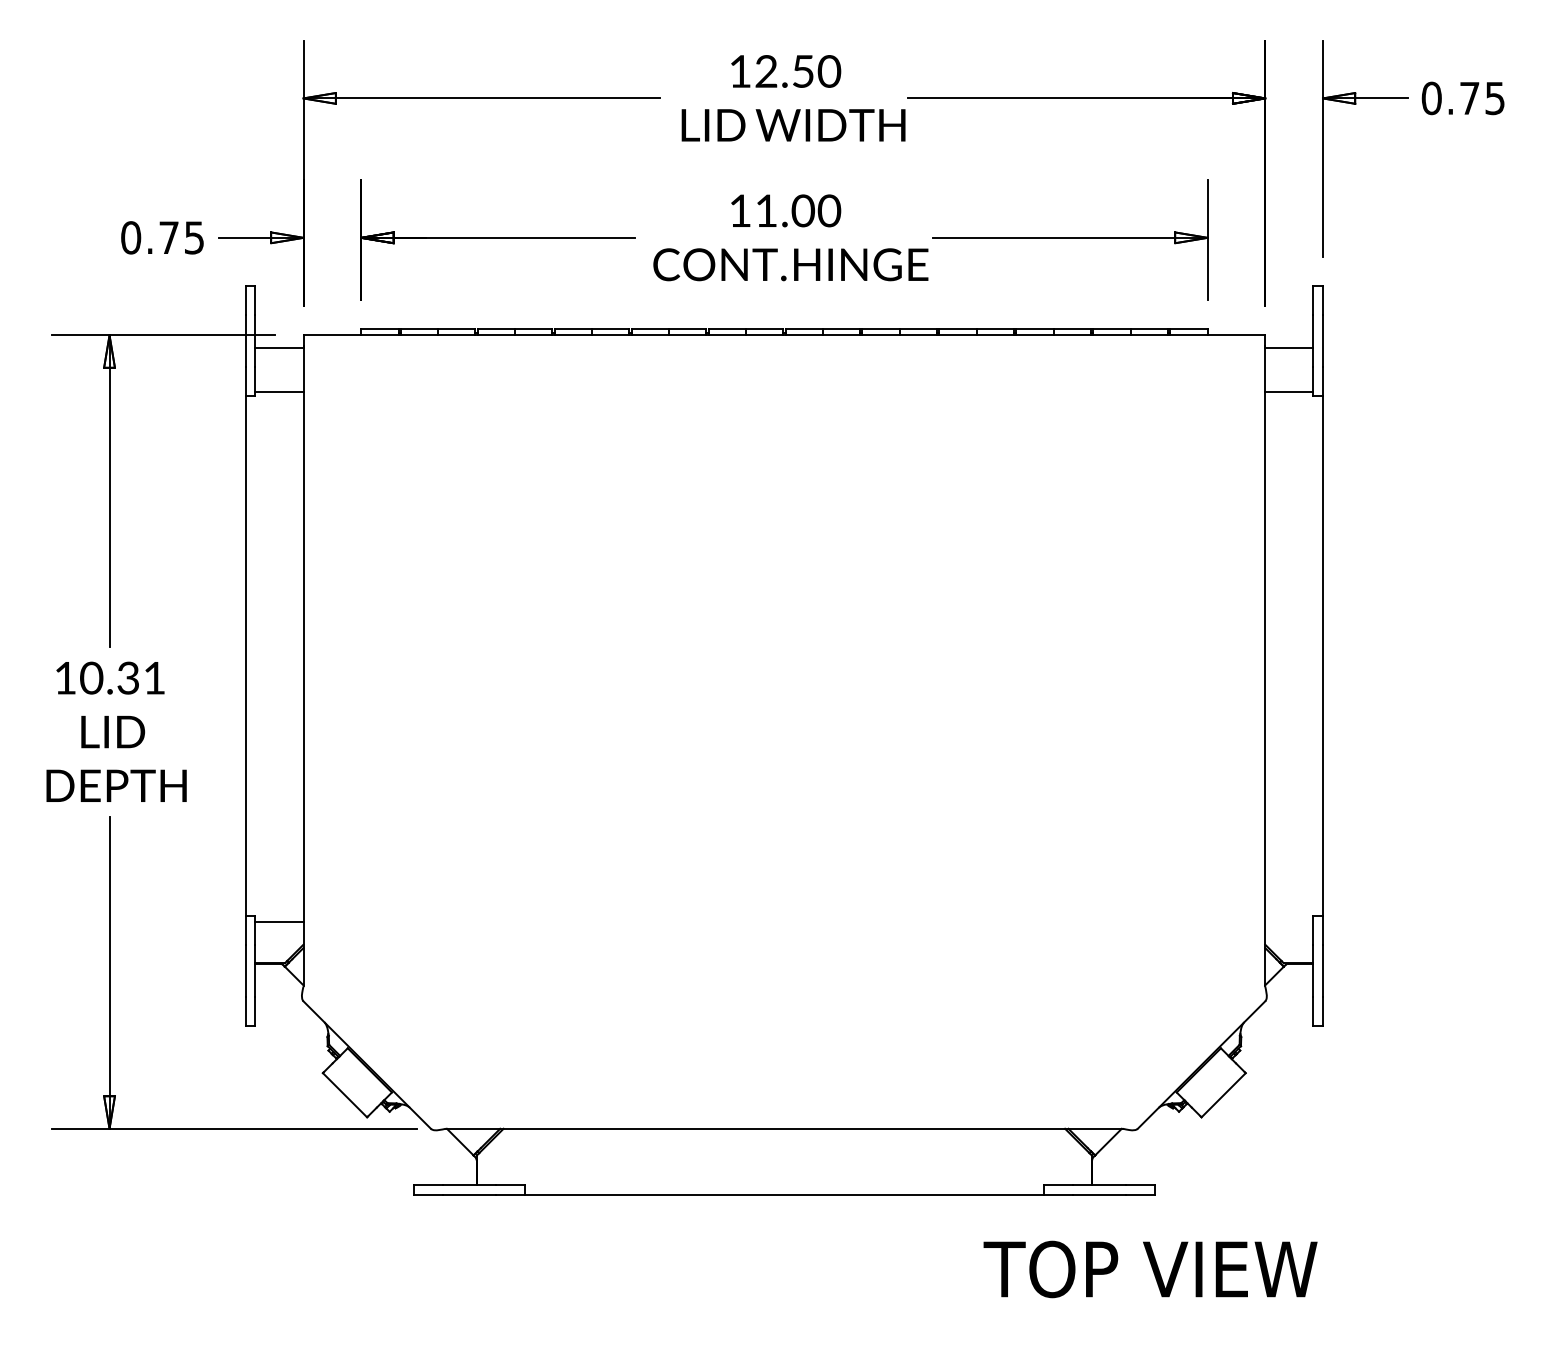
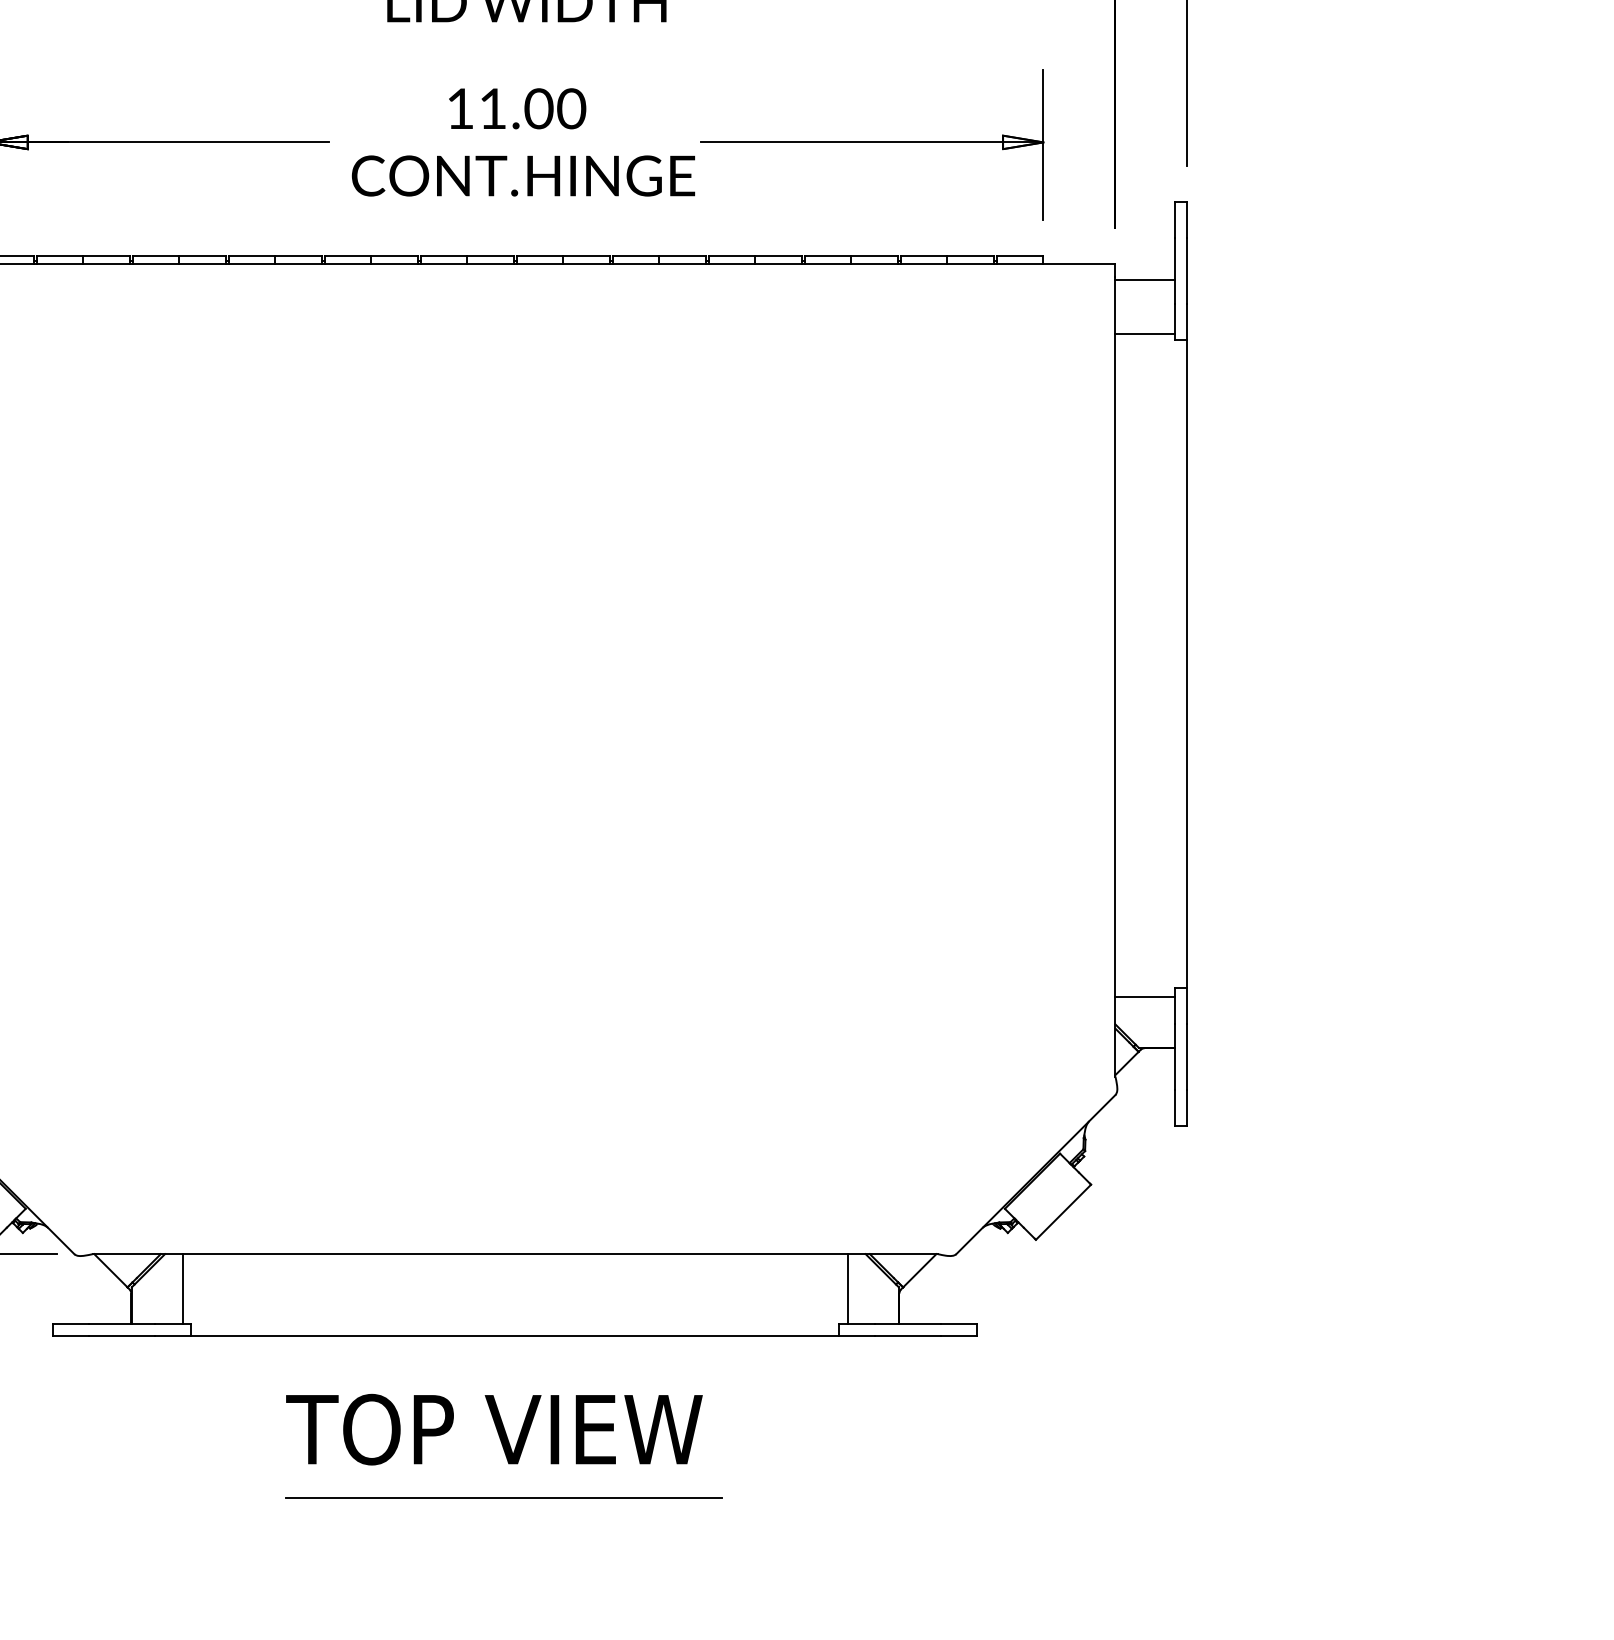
line: (1289, 922) -> (1145, 996), added
line: (517, 1156) -> (182, 1288), added
line: (1050, 1156) -> (847, 1288), added
text: (1150, 1269) -> (494, 1429), moved
line: (775, 1324) -> (504, 1498), added

